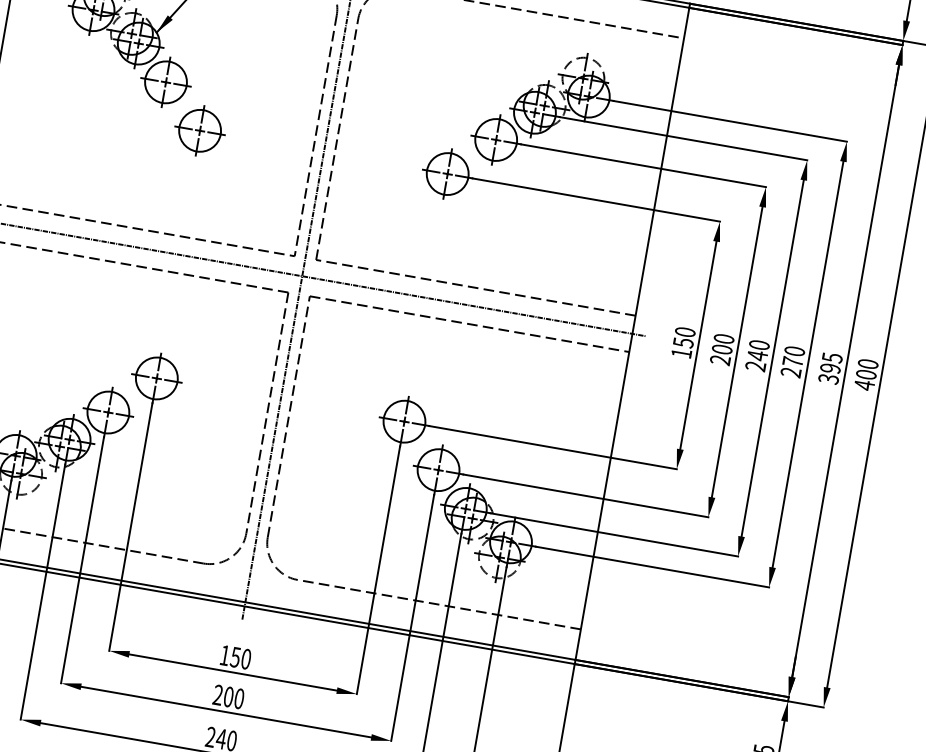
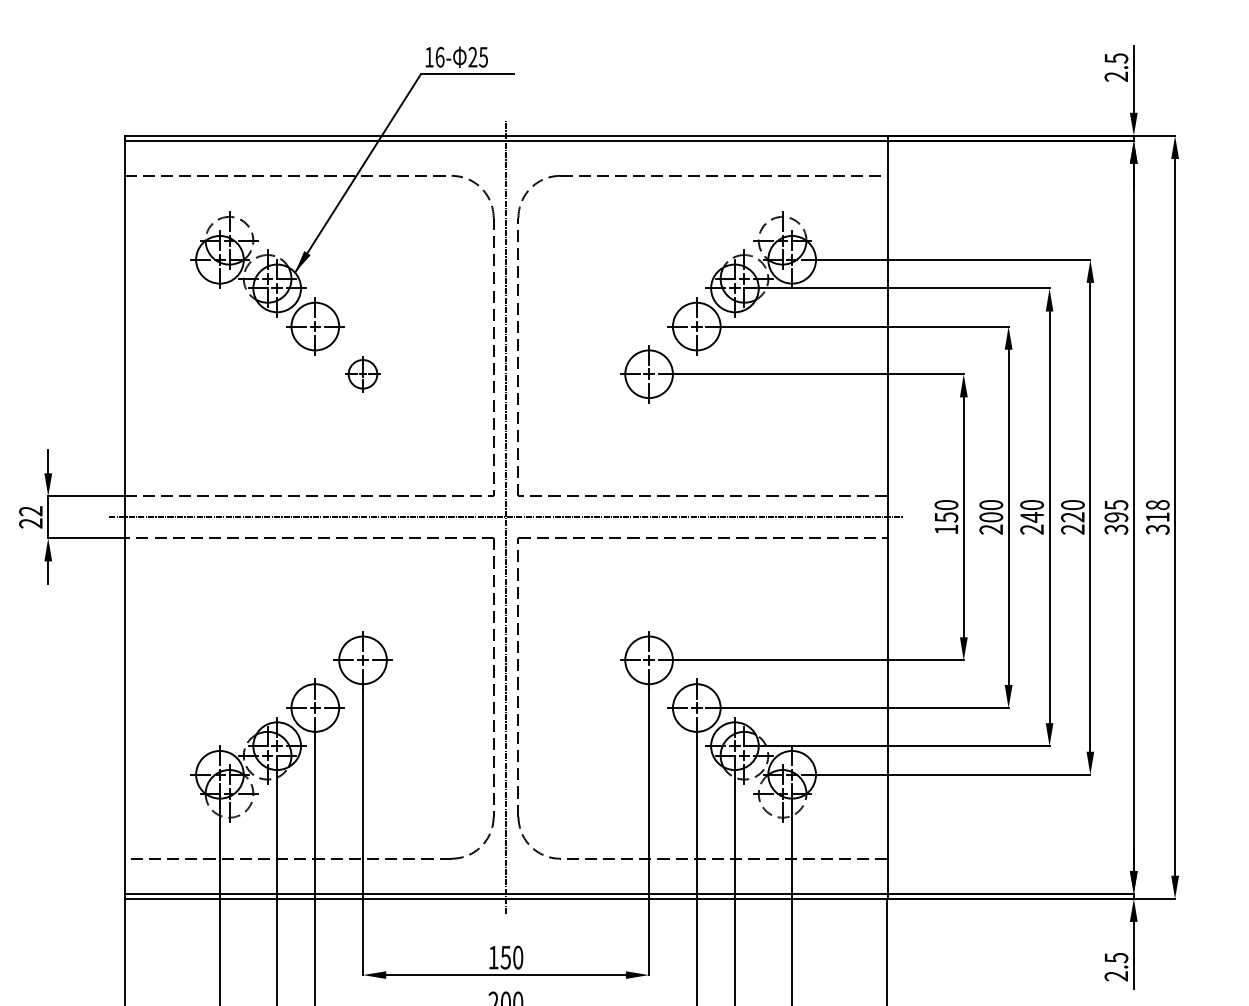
part: (199, 130) -> (362, 374), size x0.6
text: (792, 361) -> (1072, 517), 270 -> 220
text: (866, 374) -> (1157, 517), 400 -> 318

